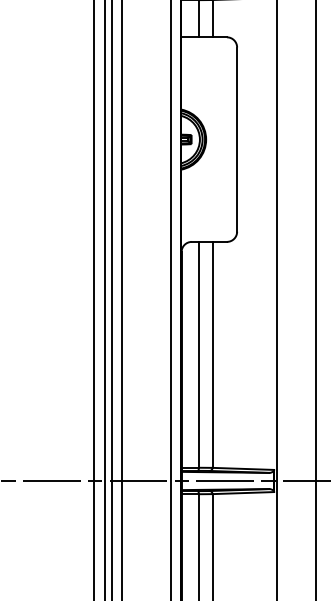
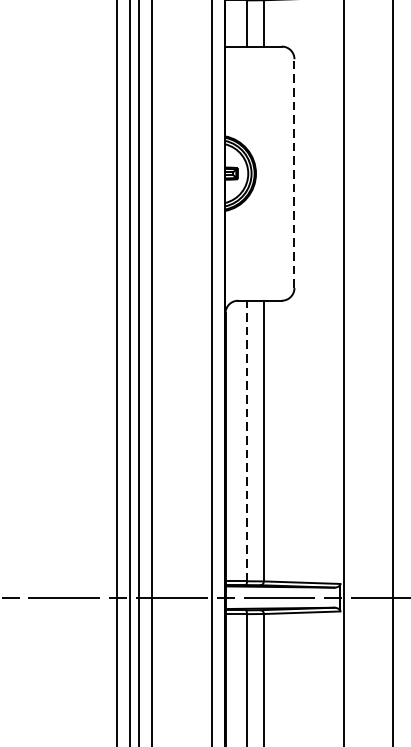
line: (237, 139) -> (294, 173), solid -> dashed
line: (198, 354) -> (246, 440), solid -> dashed

